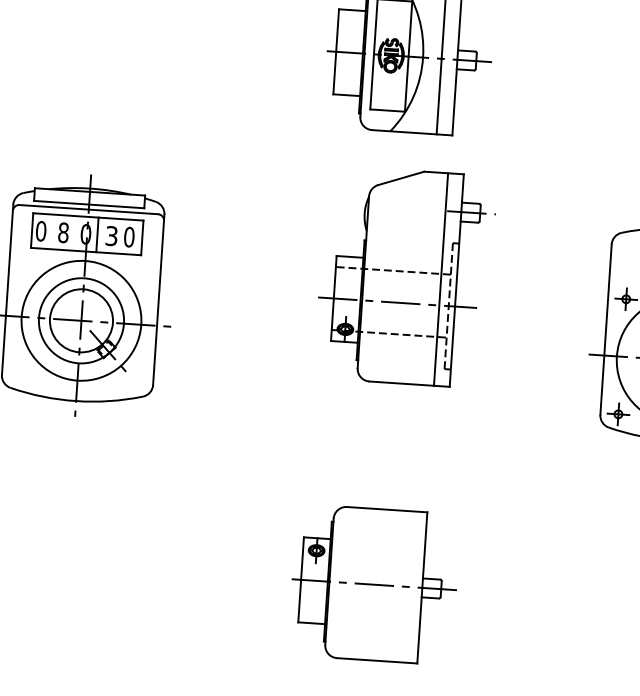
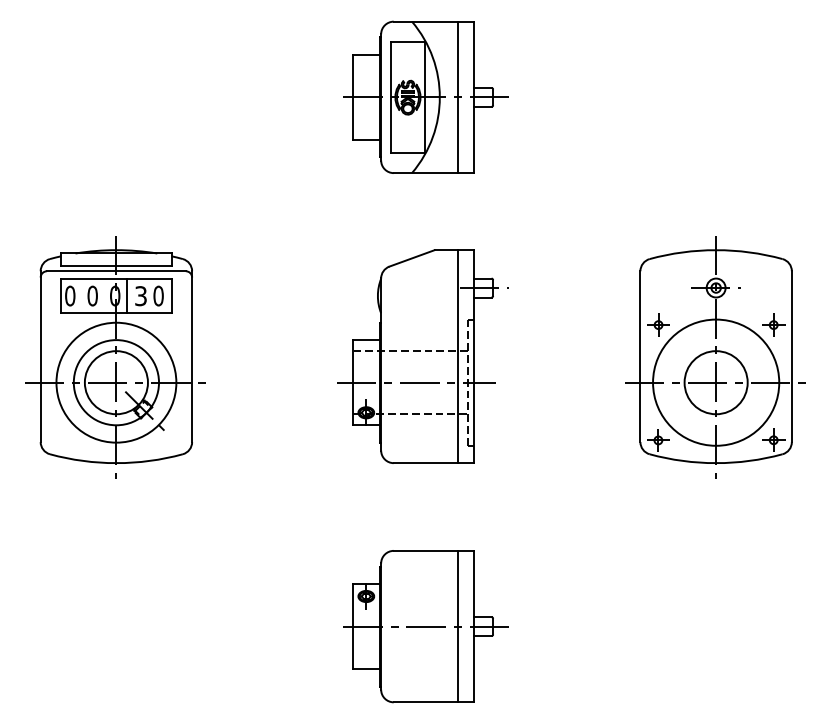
text: (63, 233) -> (92, 296), 8 -> 0
part: (405, 276) -> (422, 356), moved
line: (406, 586) -> (458, 626), added

